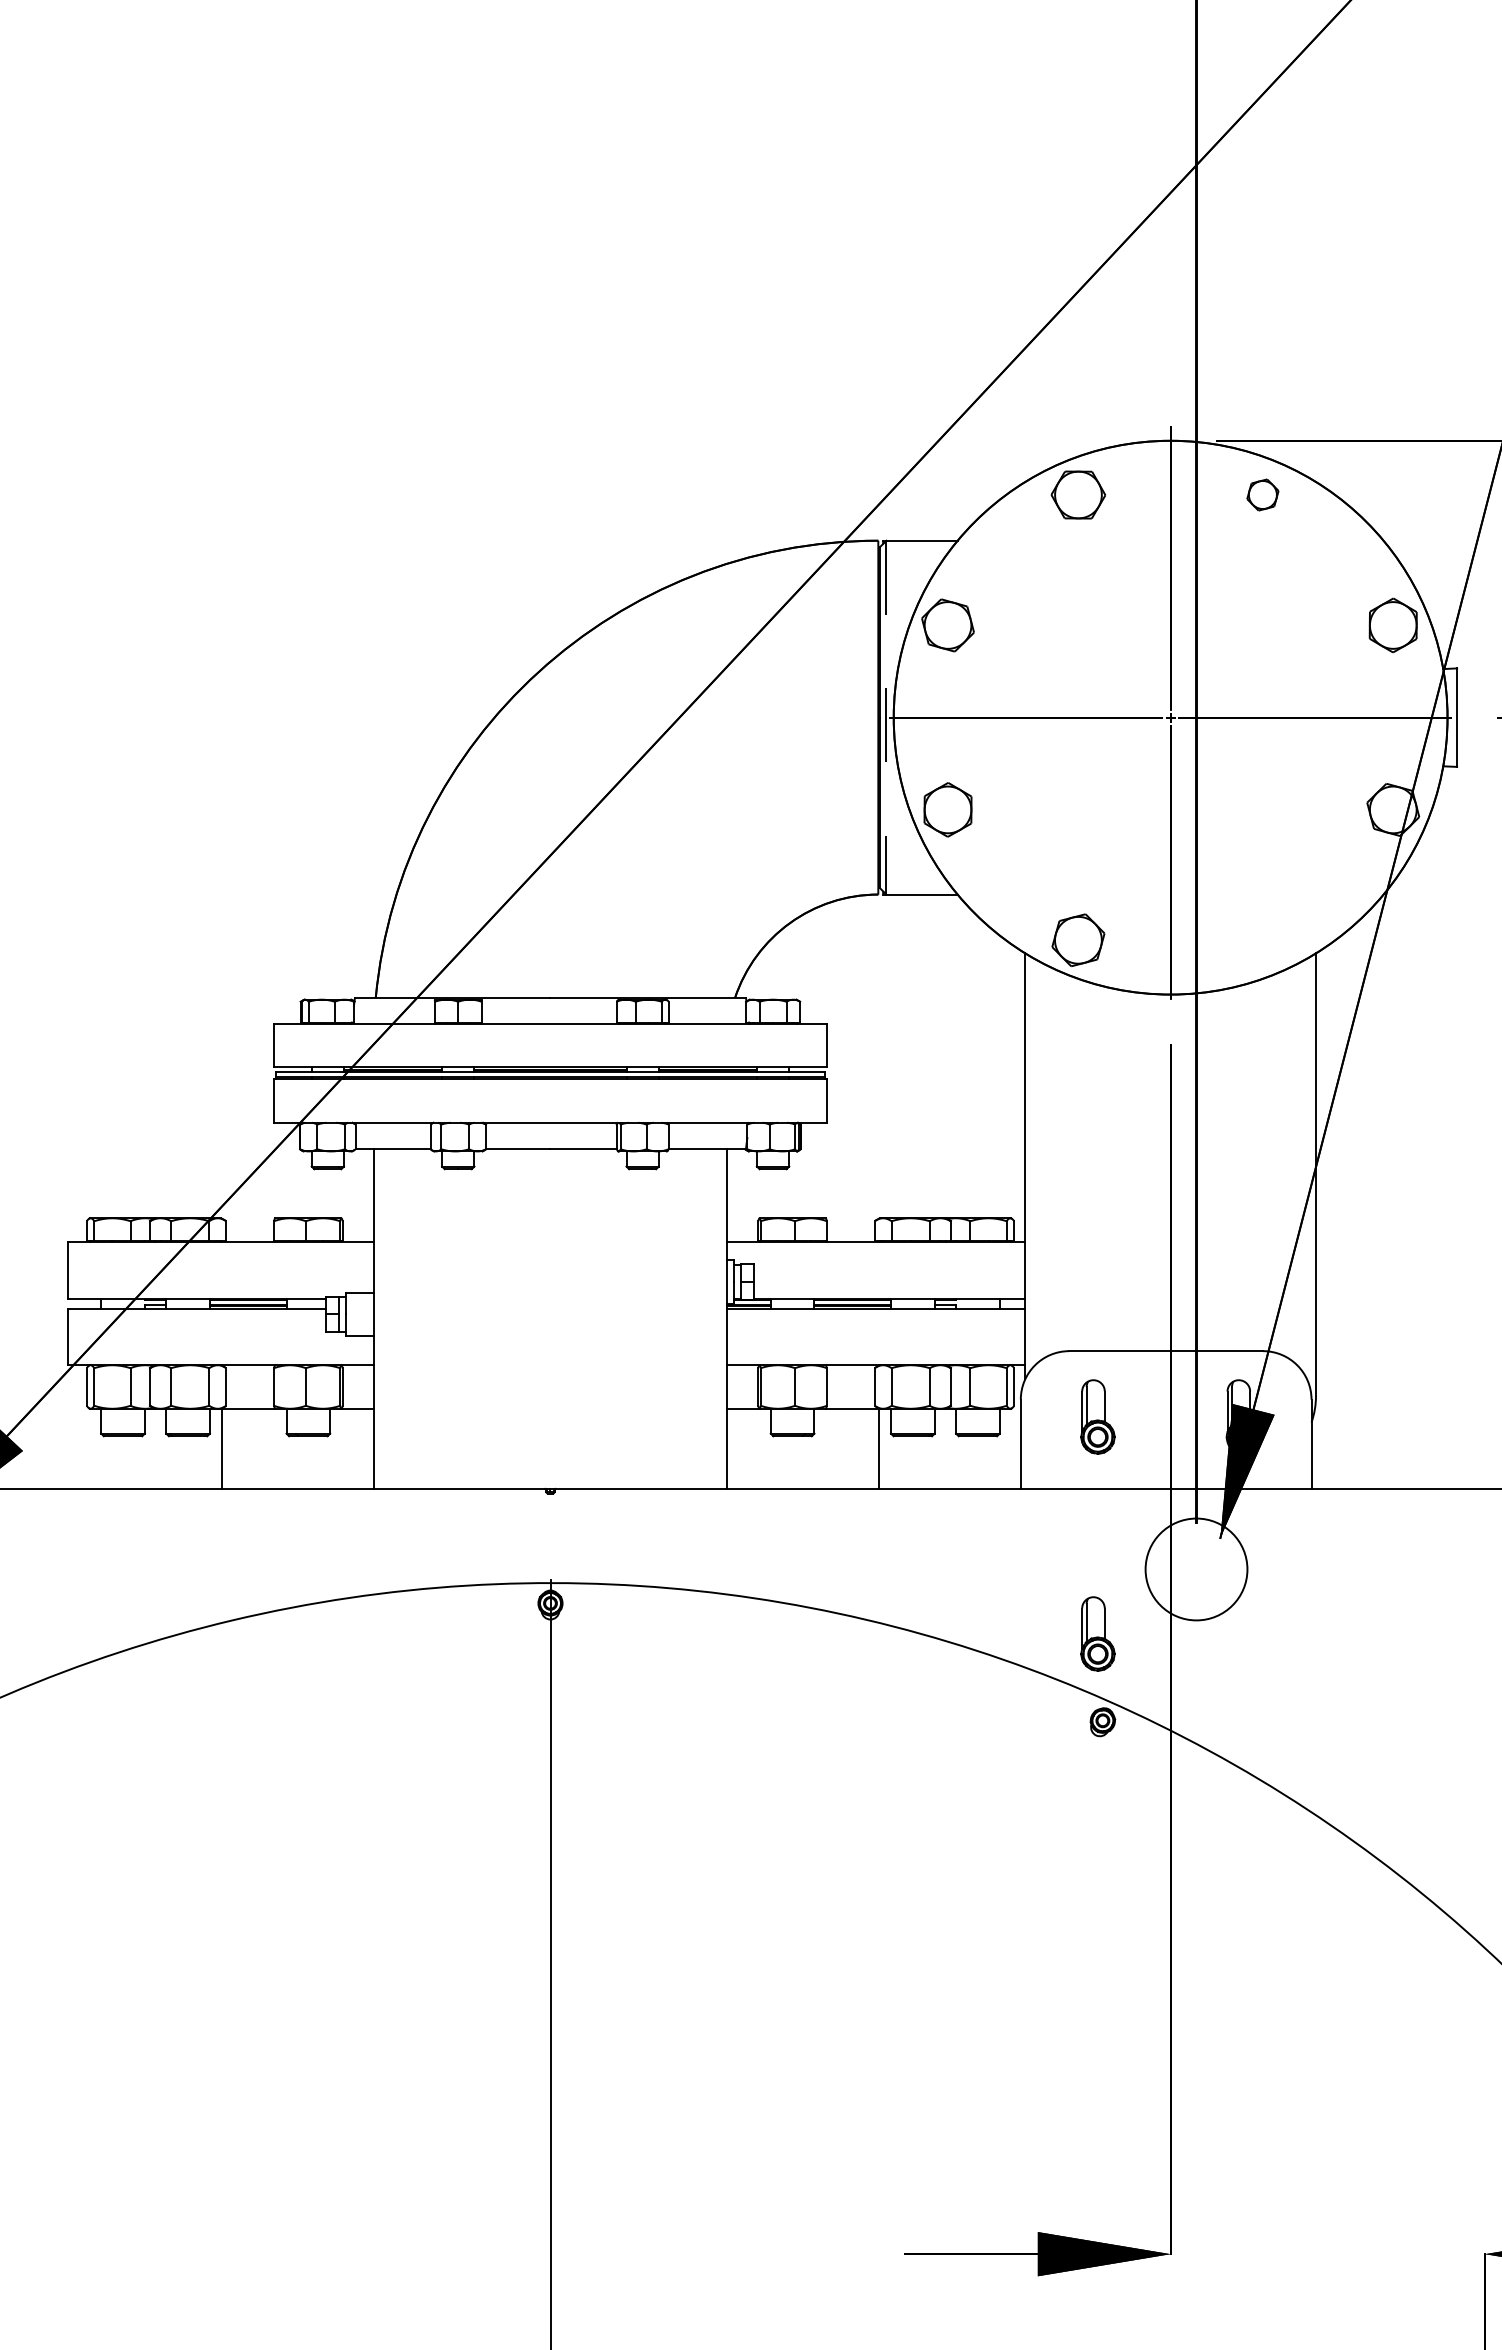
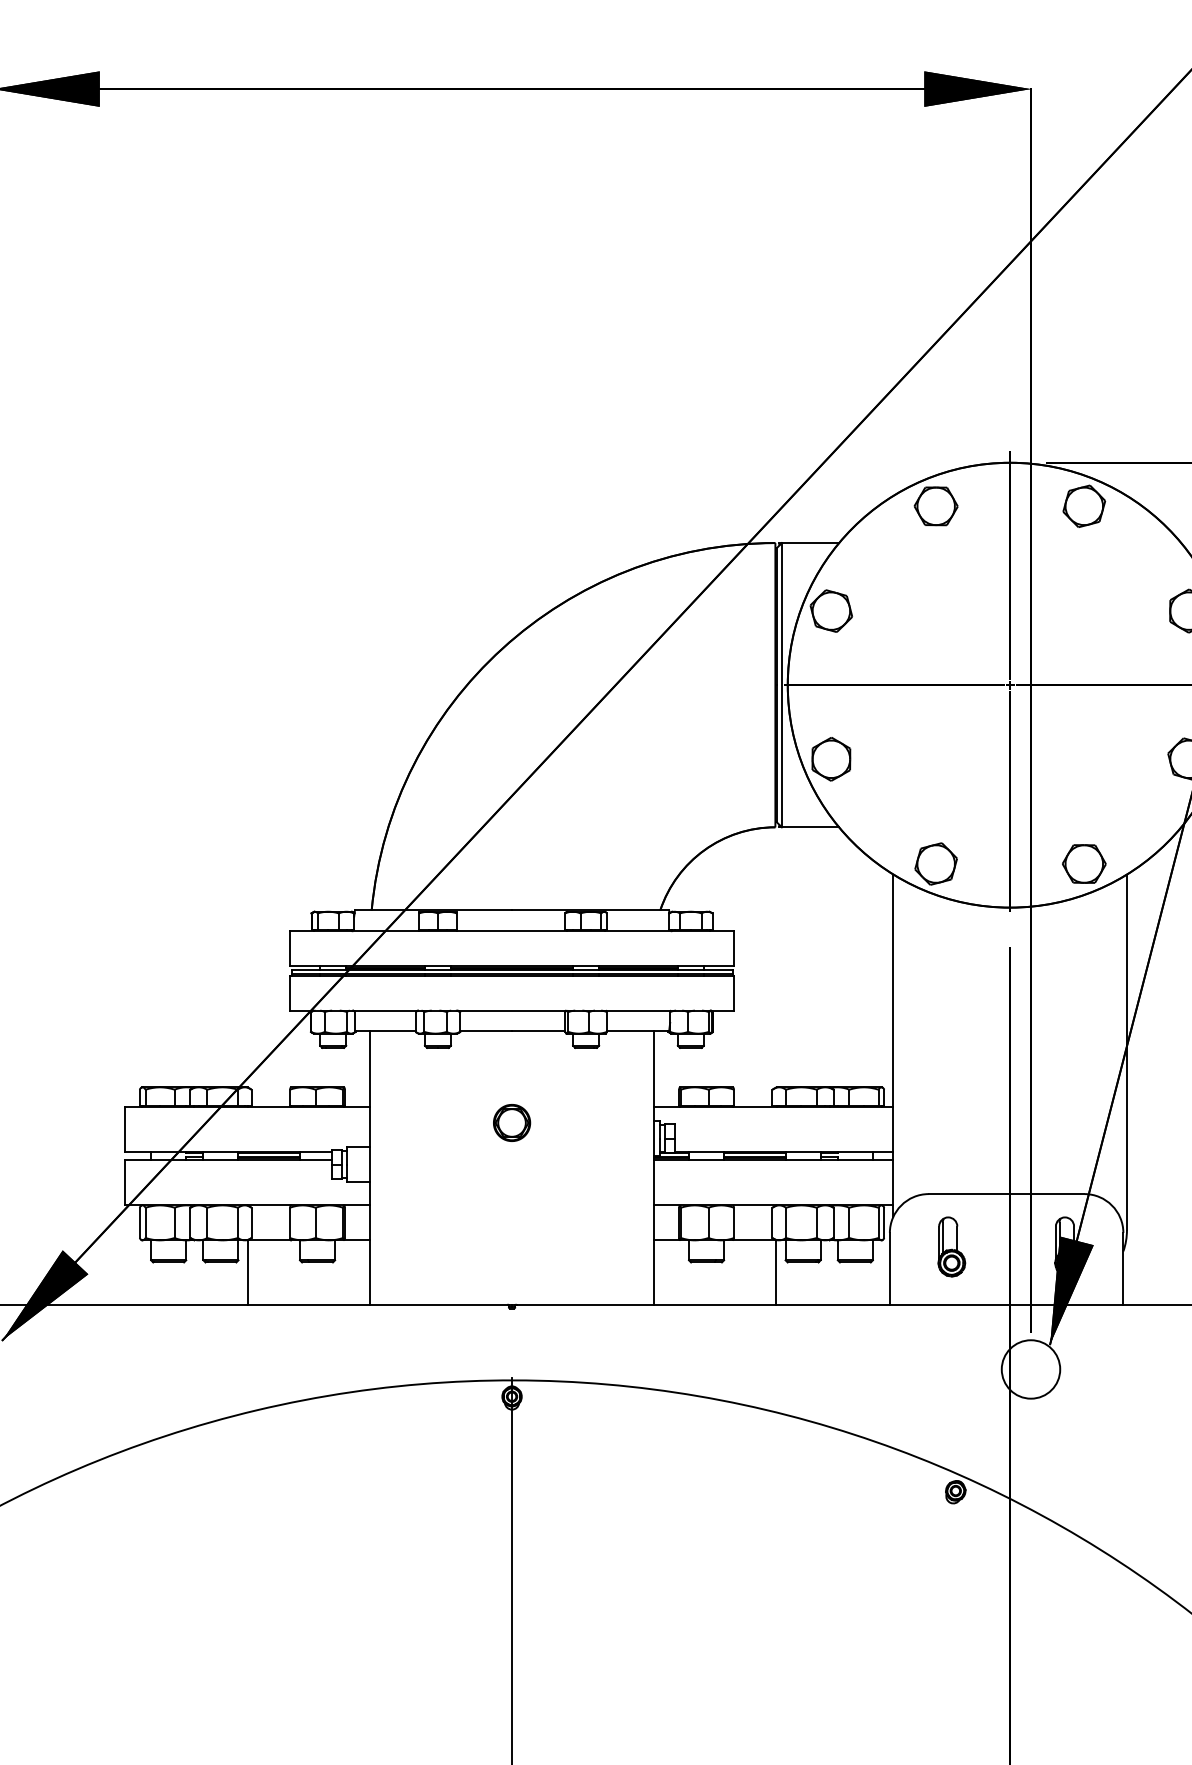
part: (1262, 494) -> (1084, 505), size x1.67
line: (886, 717) -> (781, 685), dashed -> solid
part: (1262, 939) -> (1084, 863), added
part: (550, 1262) -> (512, 1122), added
circle: (1196, 1569) -> (1030, 1369), size x0.71
part: (1097, 1633) -> (951, 1420), removed

